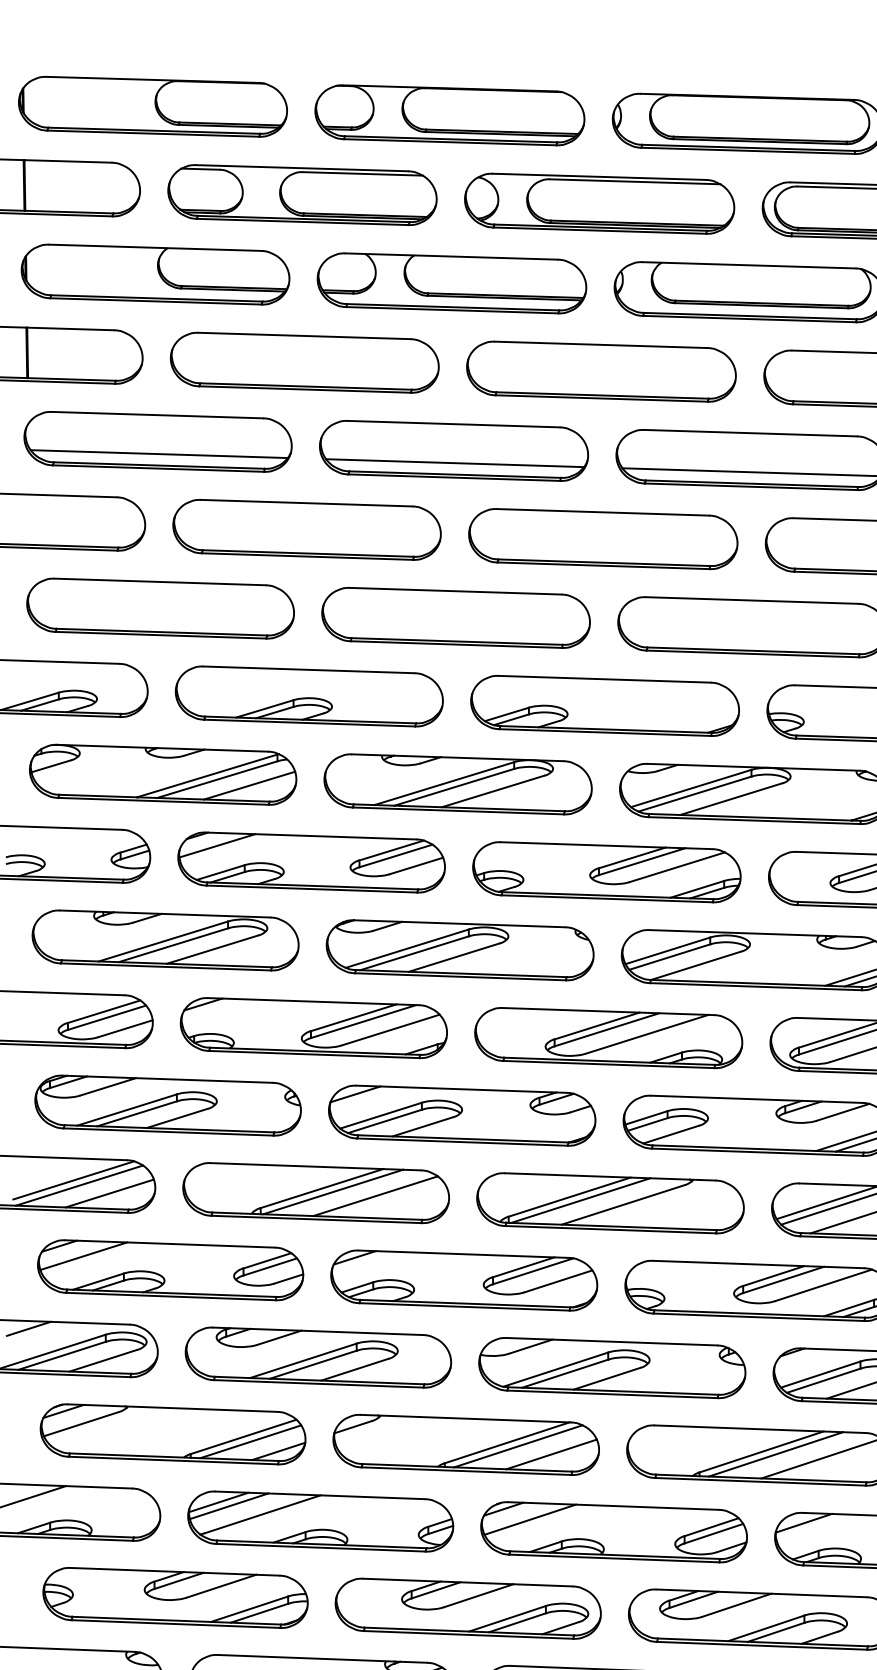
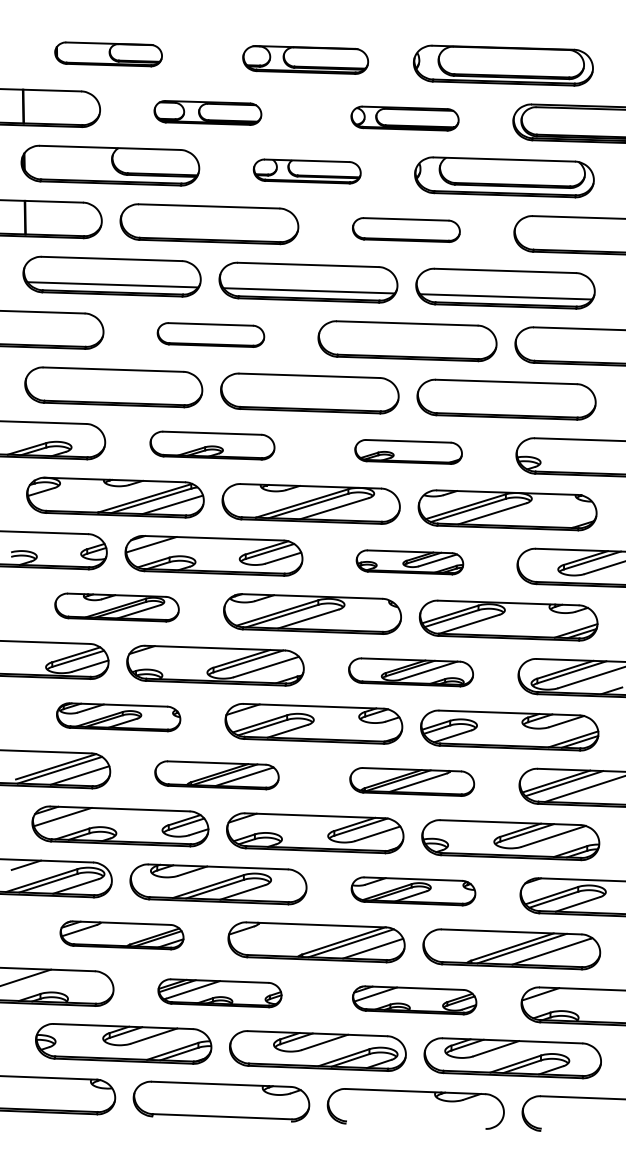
part: (152, 107) -> (108, 54), size x0.6
part: (449, 114) -> (305, 59), size x0.7
part: (301, 194) -> (207, 112), size x0.6
part: (598, 203) -> (404, 118), size x0.6
part: (452, 283) -> (307, 171), size x0.6
part: (601, 370) -> (406, 229), size x0.6
part: (306, 528) -> (210, 334), size x0.6
part: (309, 696) -> (212, 445), size x0.7
part: (604, 705) -> (408, 451), size x0.6
part: (606, 872) -> (409, 562), size x0.6
part: (164, 940) -> (116, 607), size x0.7
part: (607, 1038) -> (410, 672), size x0.7
part: (167, 1106) -> (118, 717), size x0.7
part: (315, 1193) -> (216, 775), size x0.7
part: (609, 1202) -> (411, 781), size x0.7
part: (612, 1368) -> (413, 891), size x0.7
part: (172, 1434) -> (121, 935), size x0.7
part: (319, 1522) -> (219, 993), size x0.7
part: (613, 1532) -> (414, 1000), size x0.7

